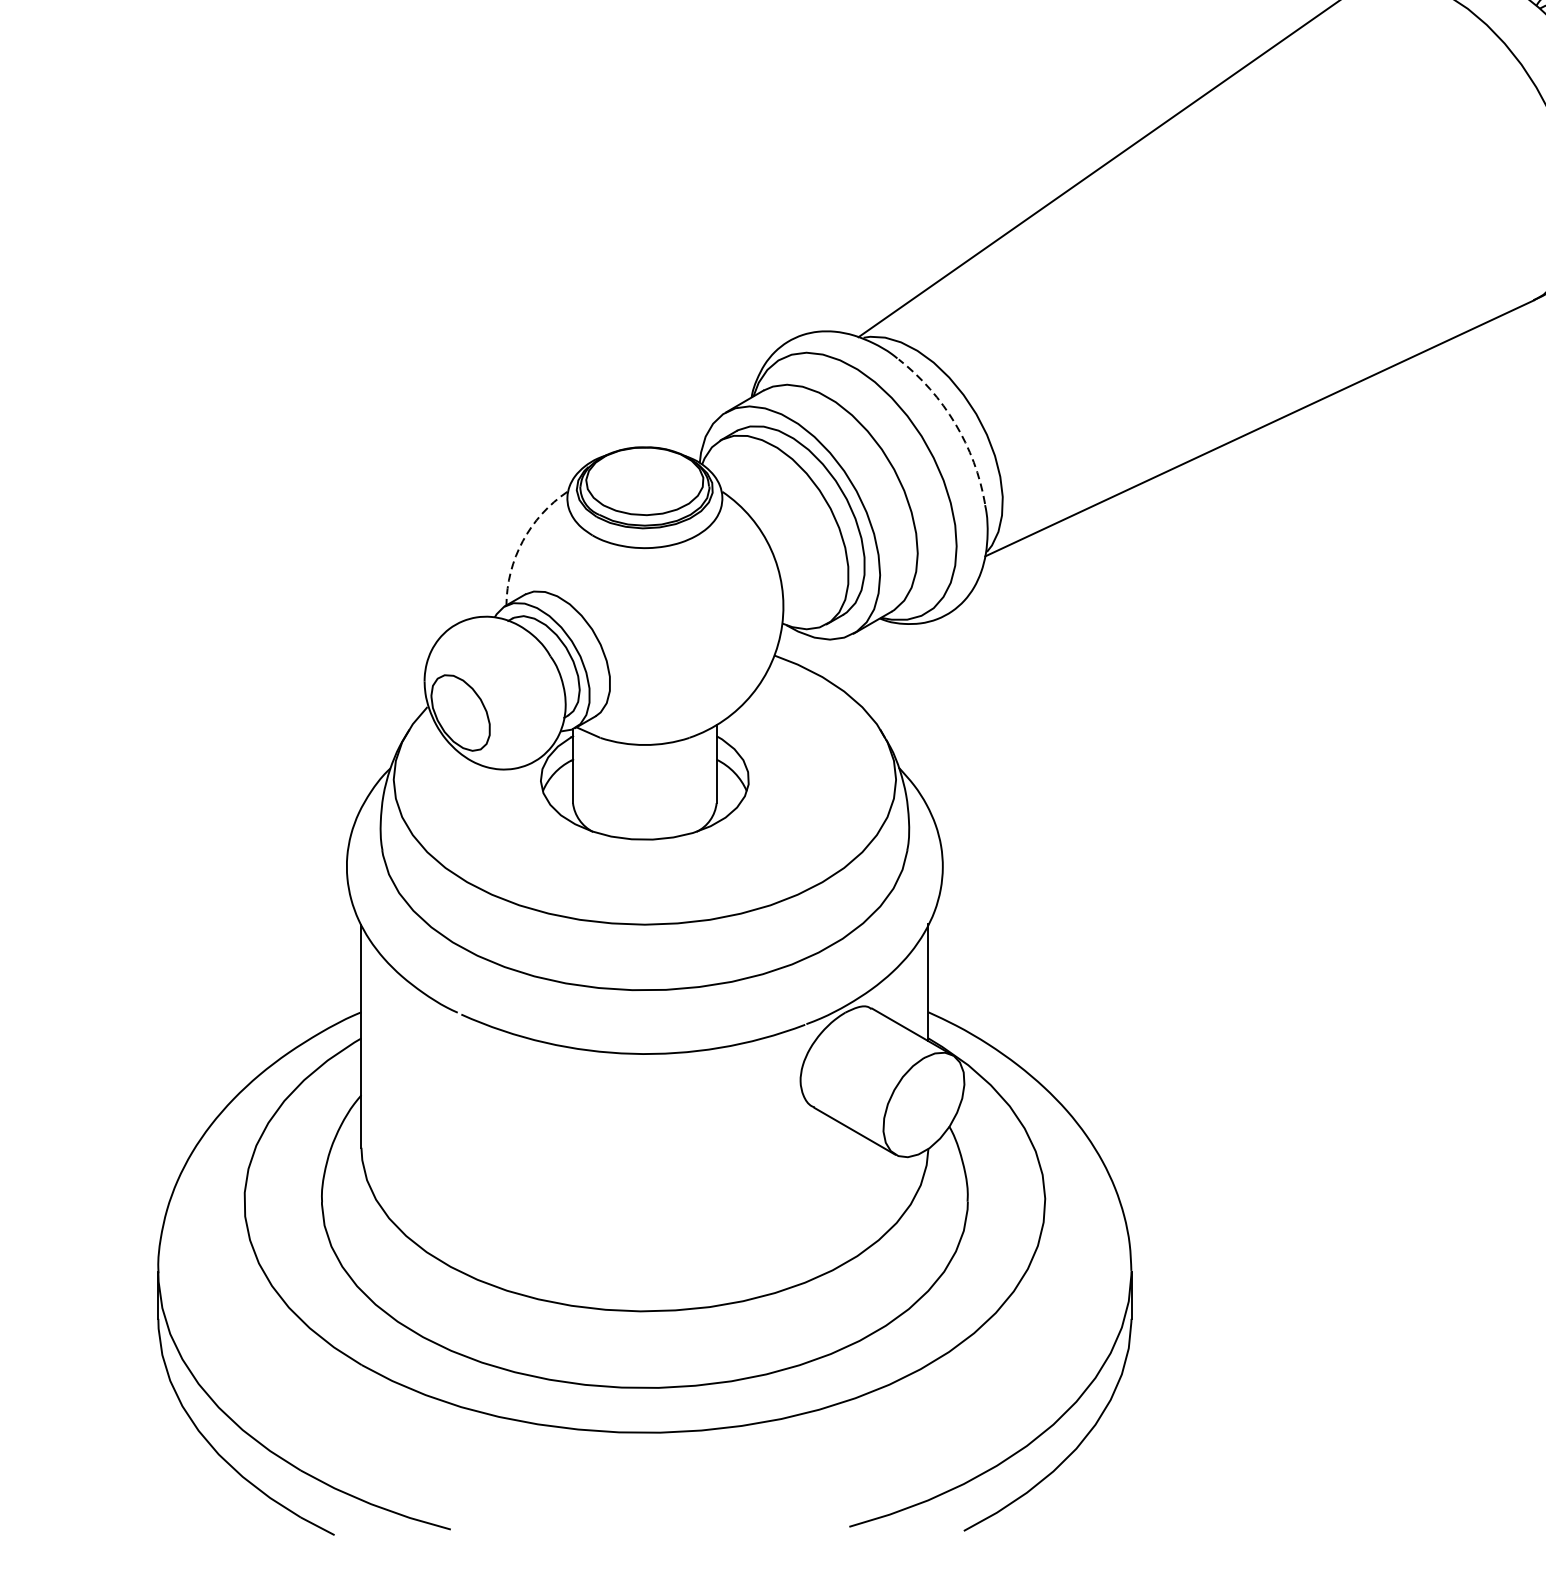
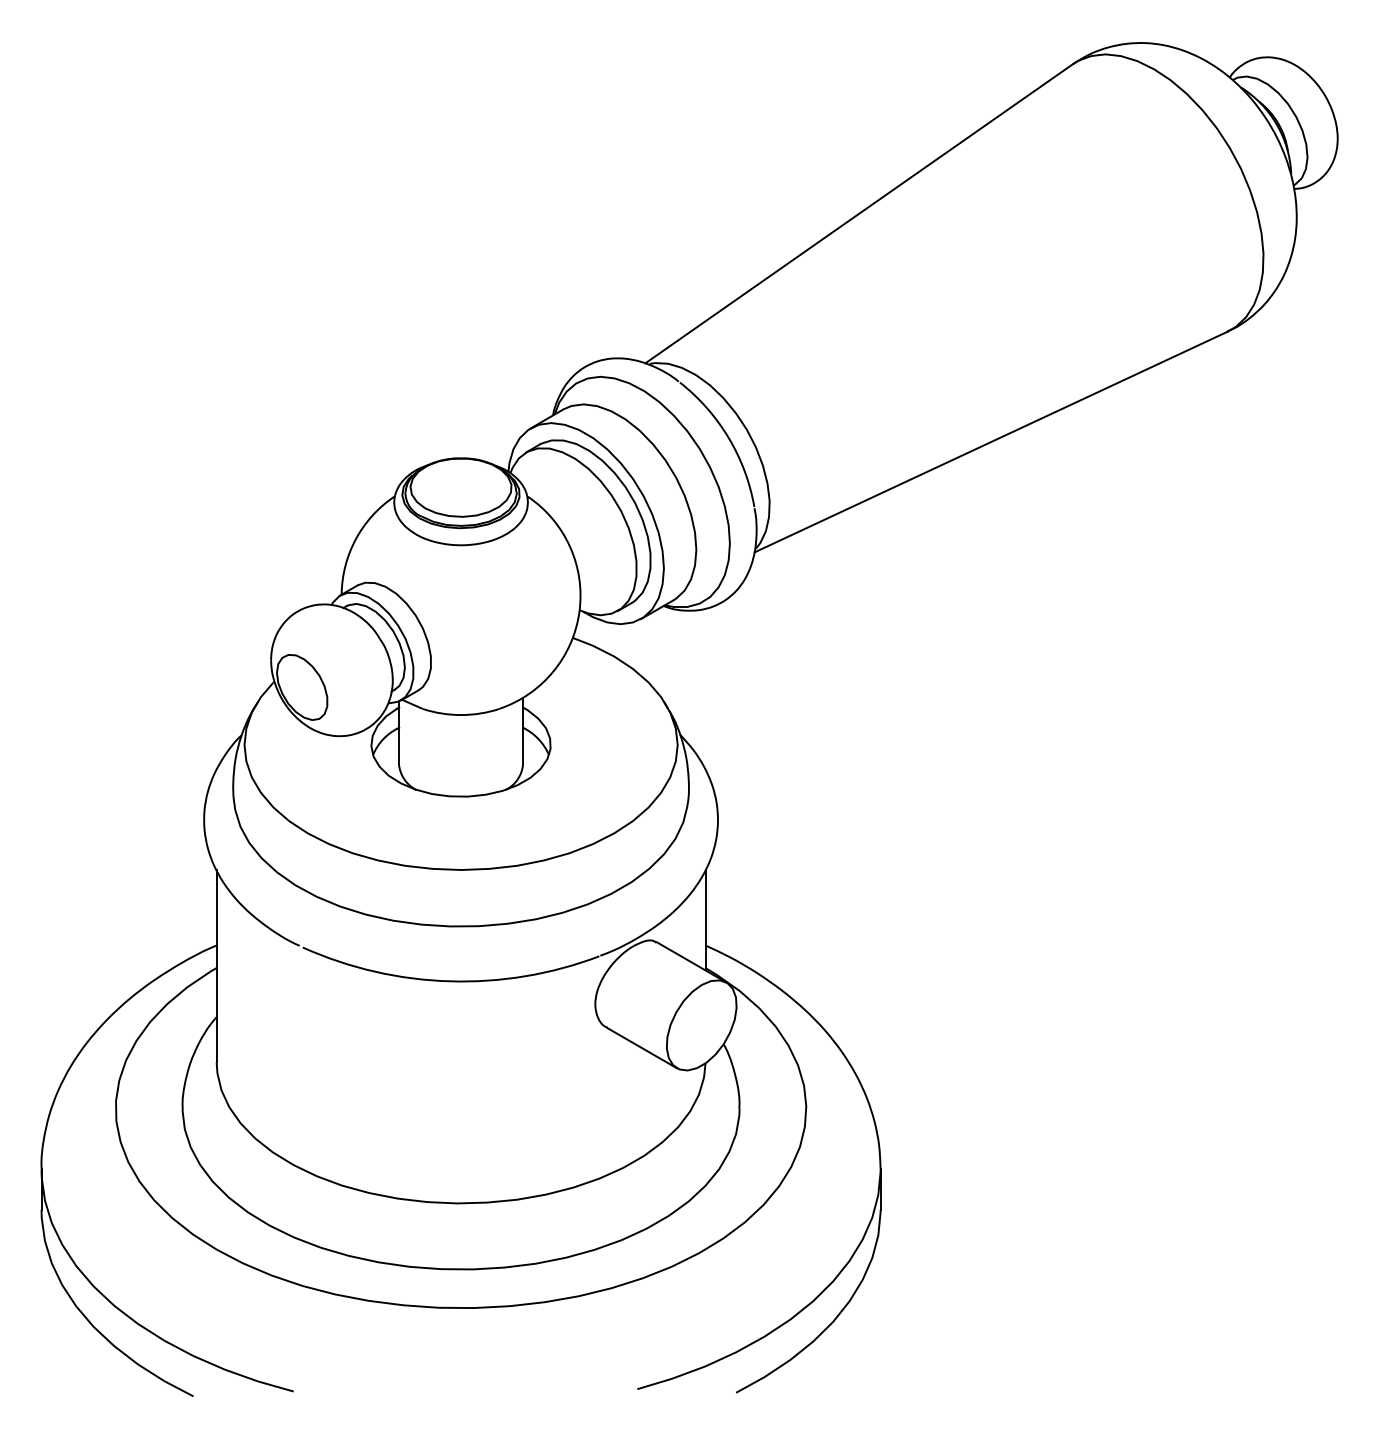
arc: (955, 423) -> (728, 437), dashed -> solid
arc: (522, 541) -> (355, 539), dashed -> solid

